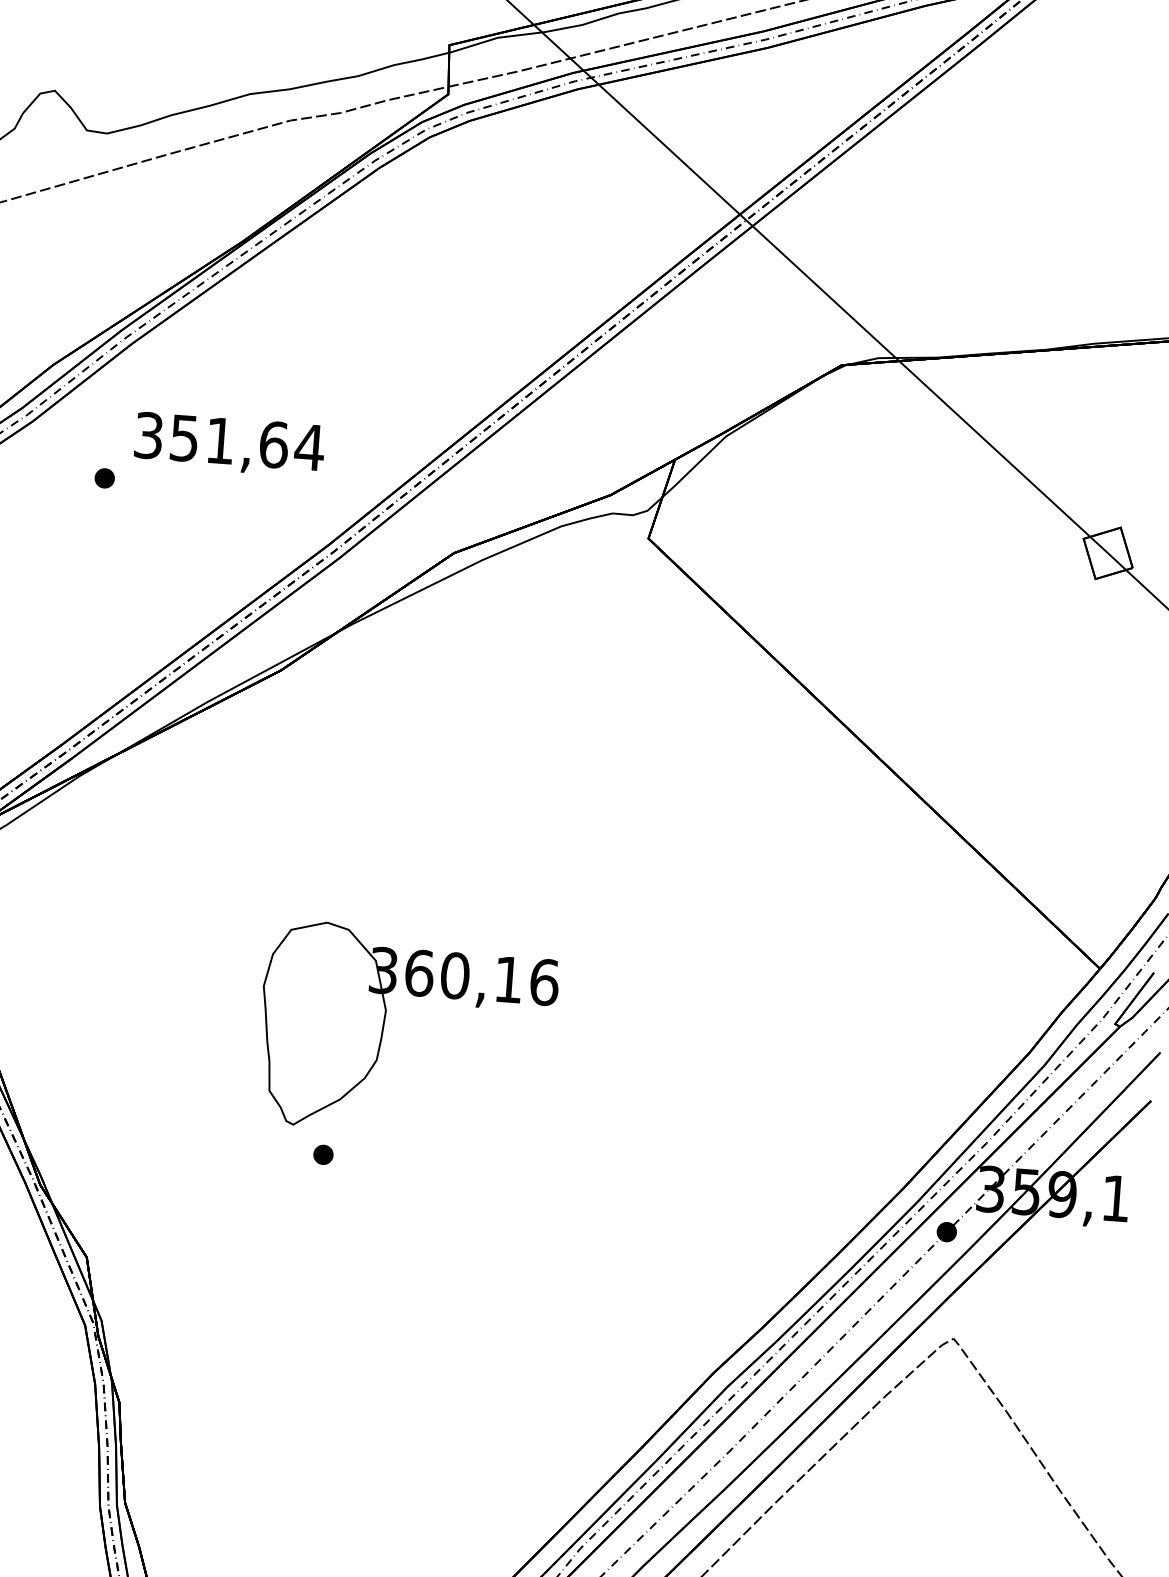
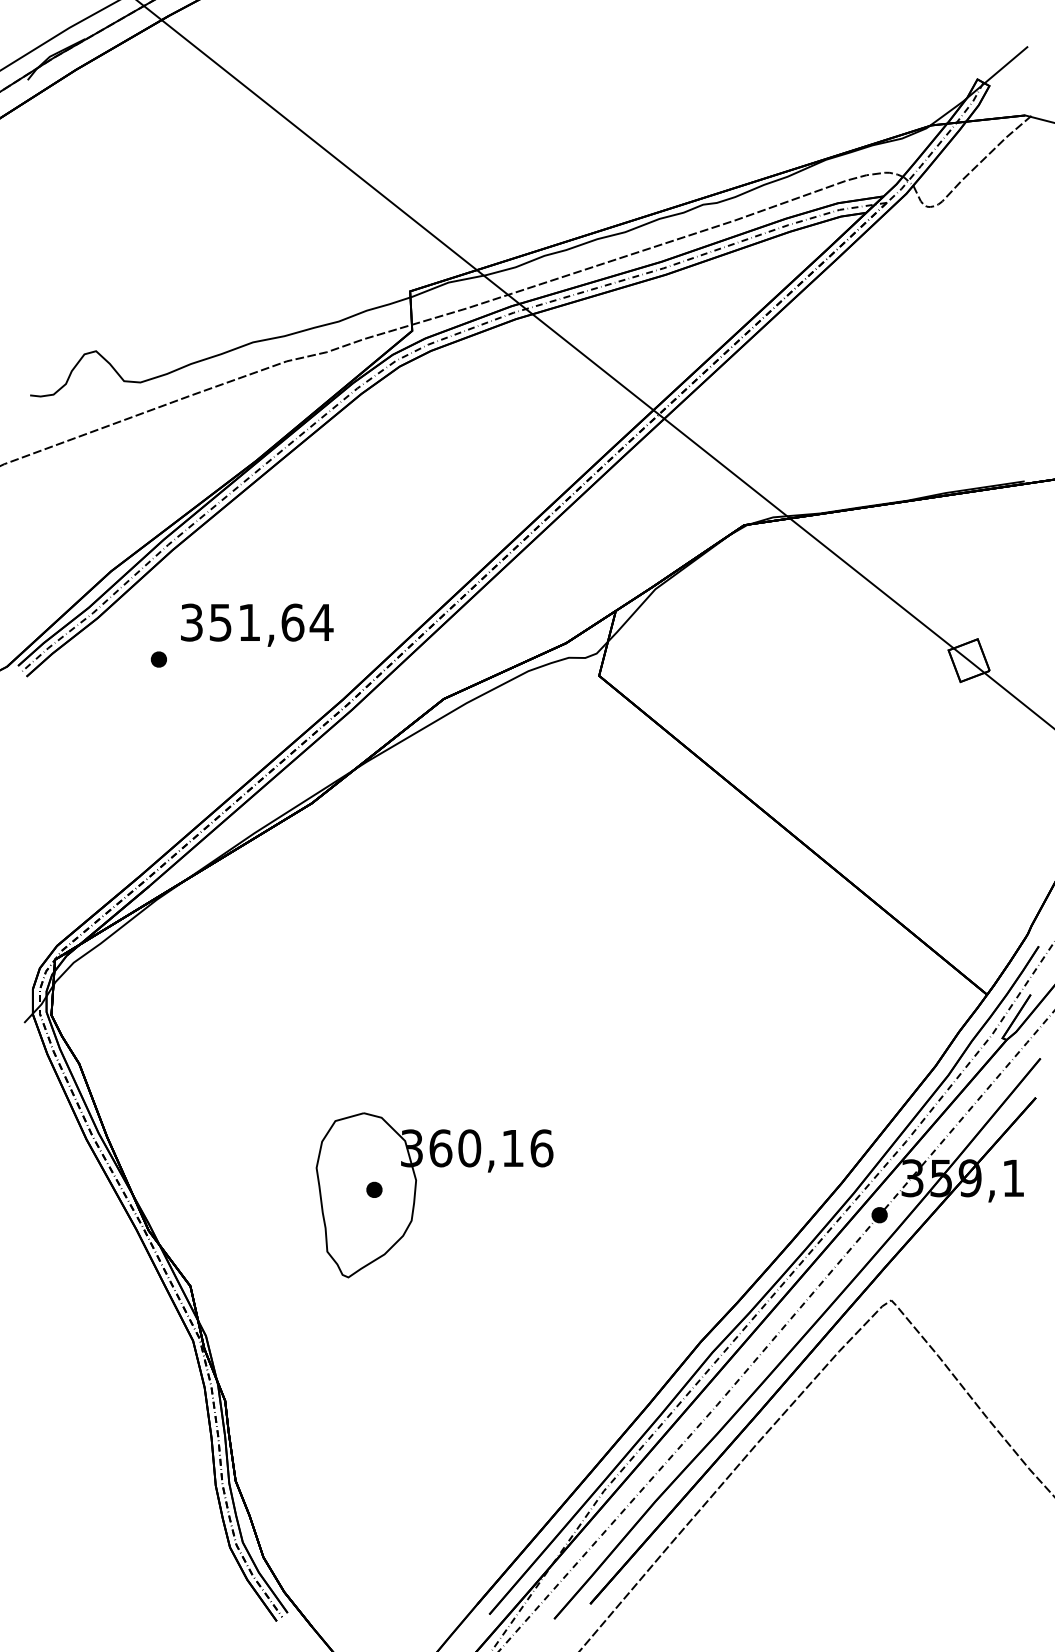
part: (385, 1024) -> (416, 1191), moved

